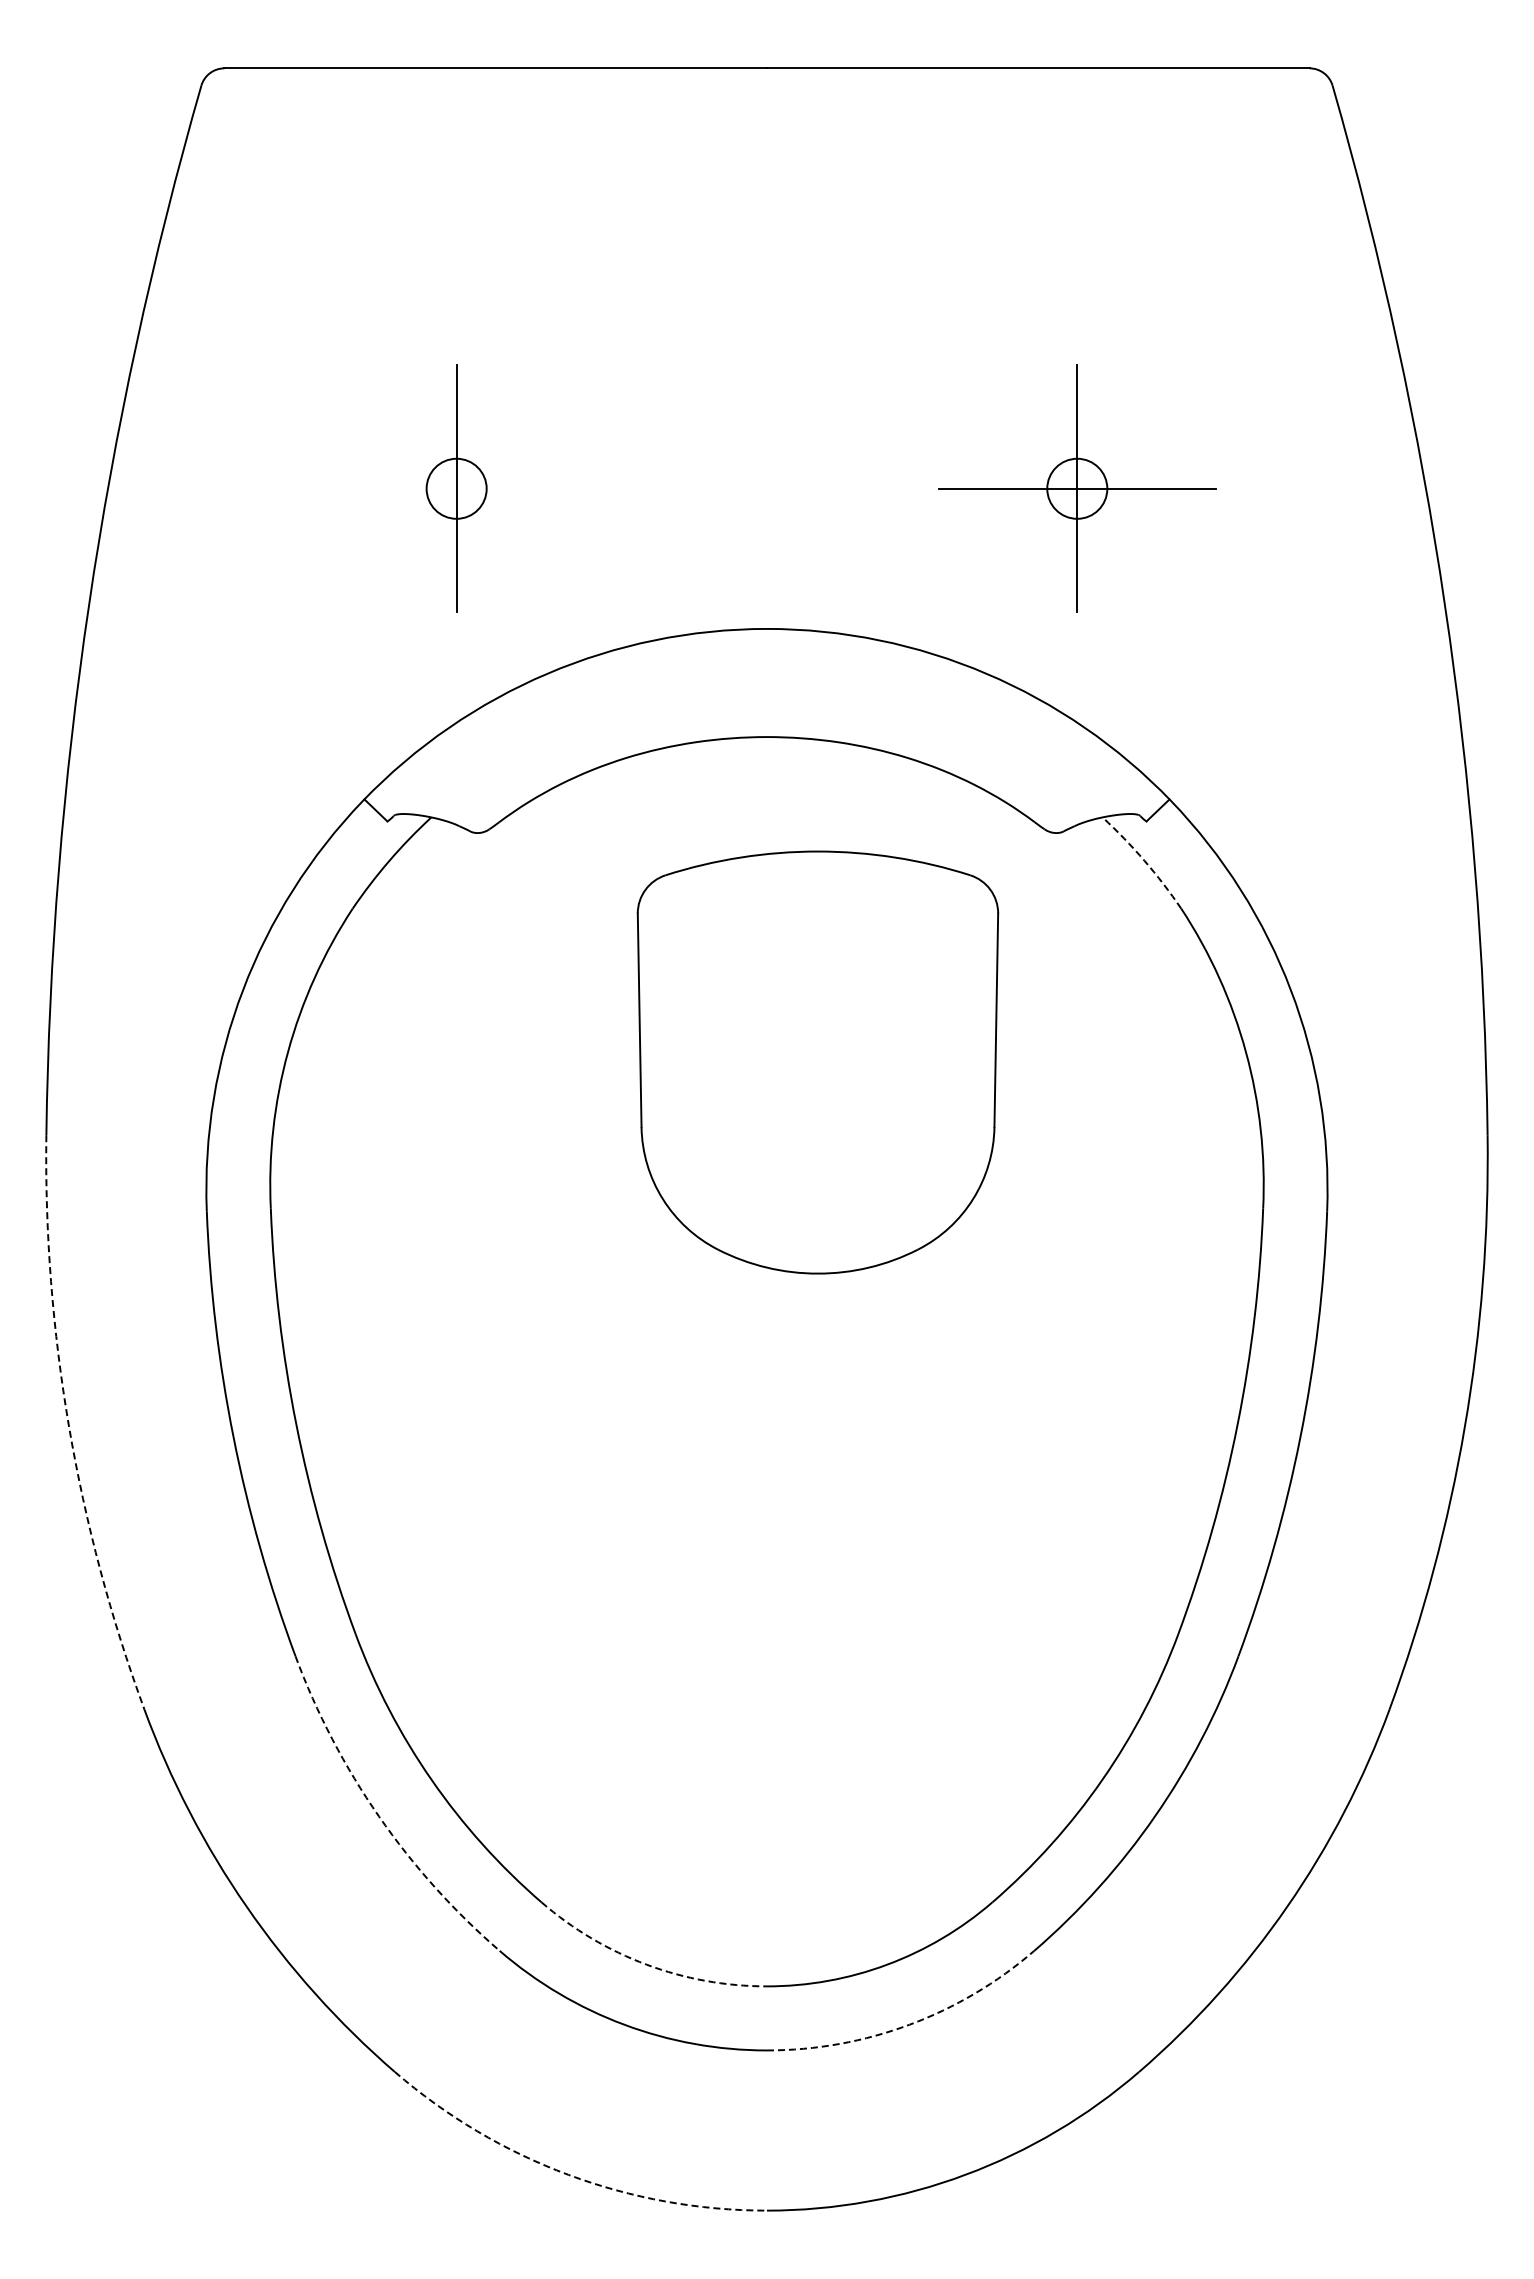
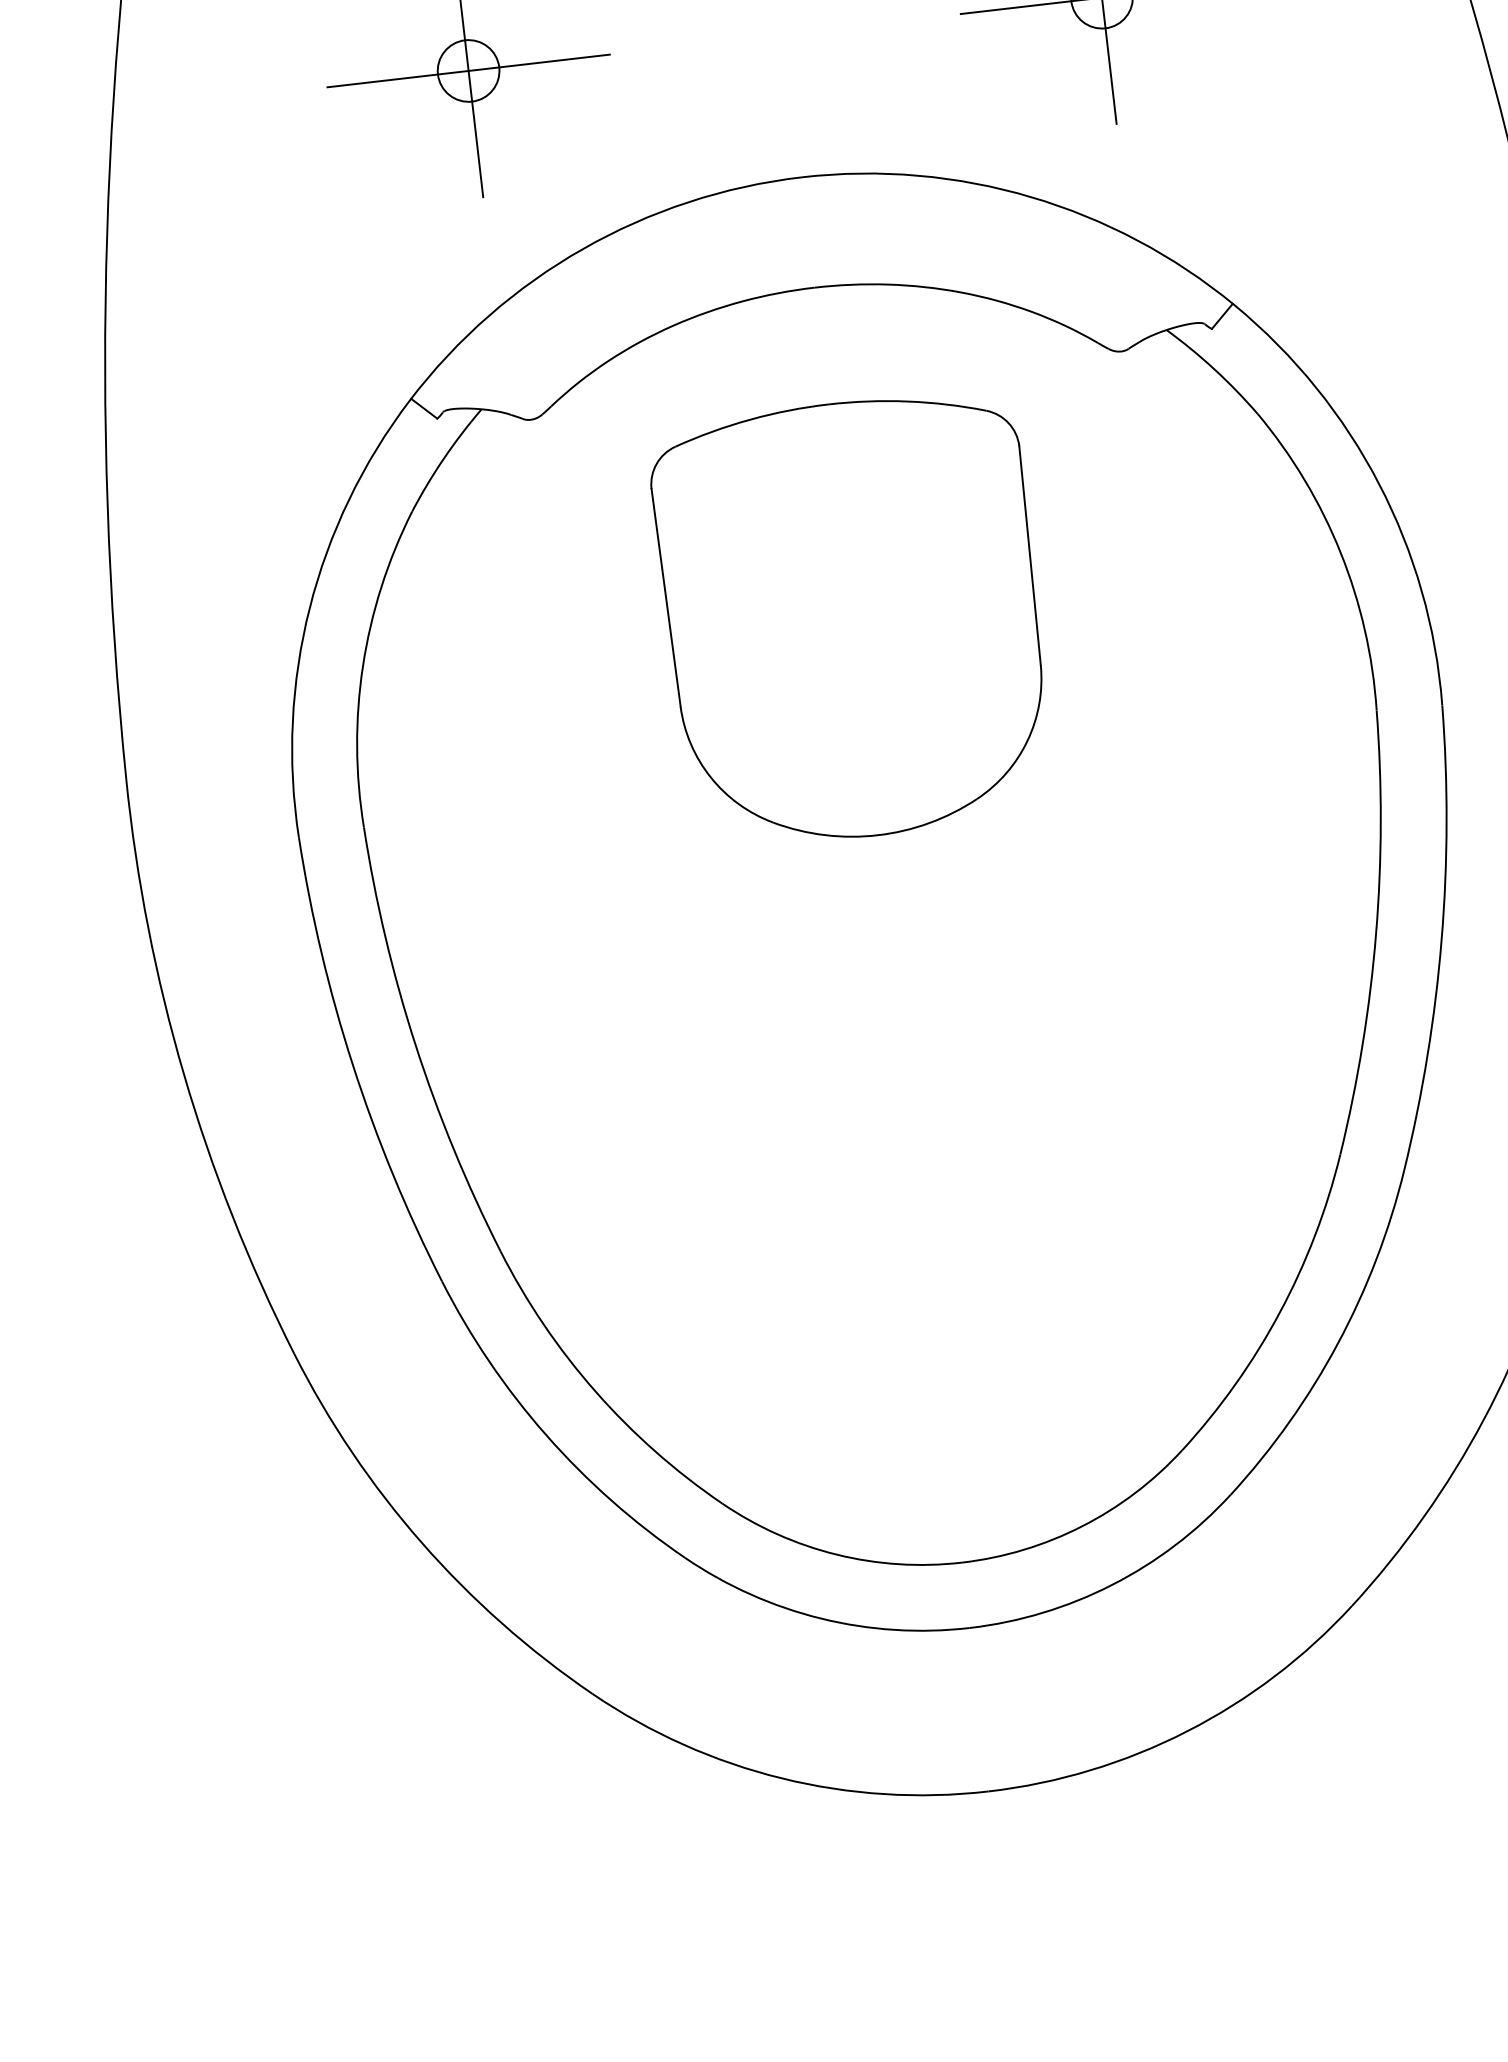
line: (456, 488) -> (468, 70), added
arc: (1144, 860) -> (1214, 369), dashed -> solid
part: (817, 1062) -> (852, 619), moved
arc: (69, 1427) -> (184, 1074), dashed -> solid
arc: (379, 1816) -> (546, 1434), dashed -> solid
arc: (646, 1964) -> (836, 1554), dashed -> solid
arc: (909, 2024) -> (1112, 1584), dashed -> solid
arc: (568, 2174) -> (781, 1778), dashed -> solid

